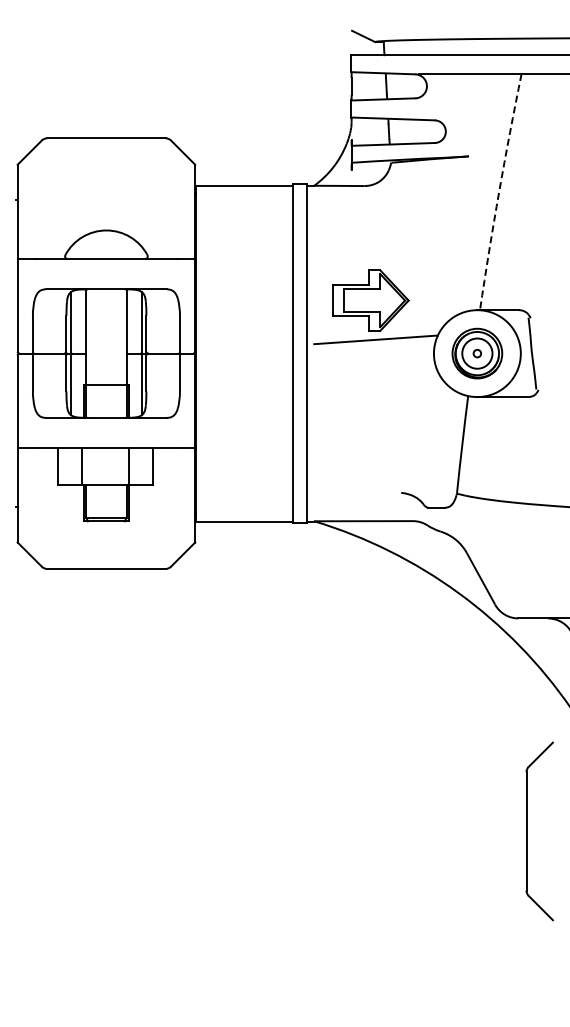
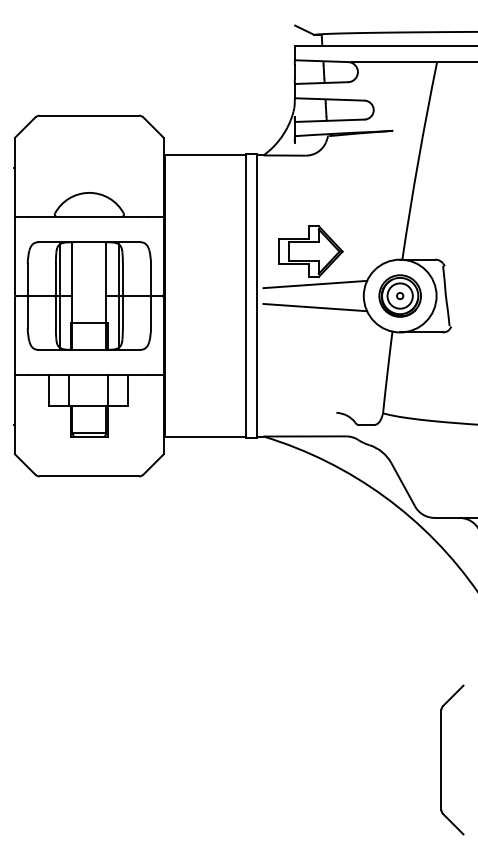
arc: (499, 191) -> (418, 160), dashed -> solid
line: (375, 367) -> (314, 307), added
part: (527, 831) -> (442, 760), moved

